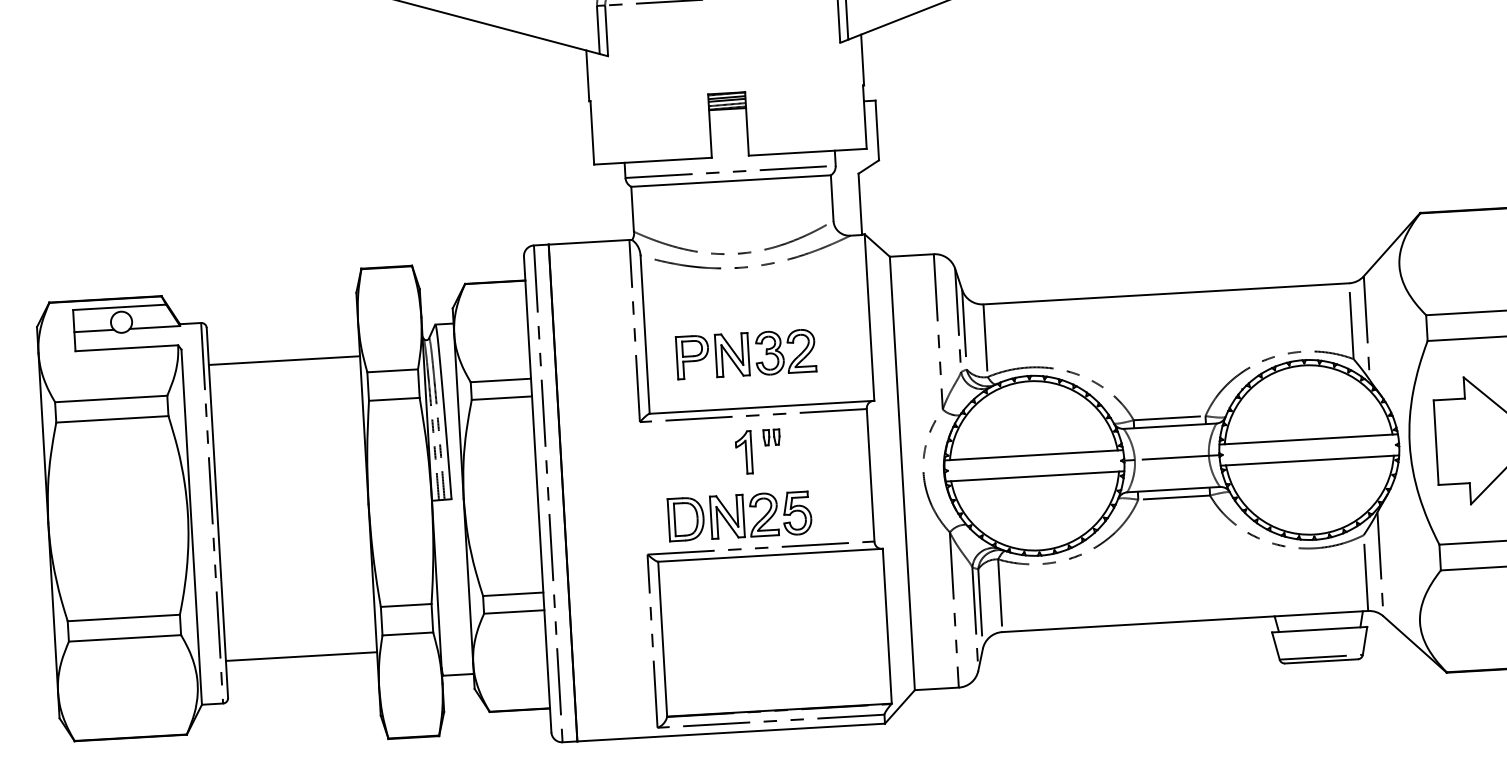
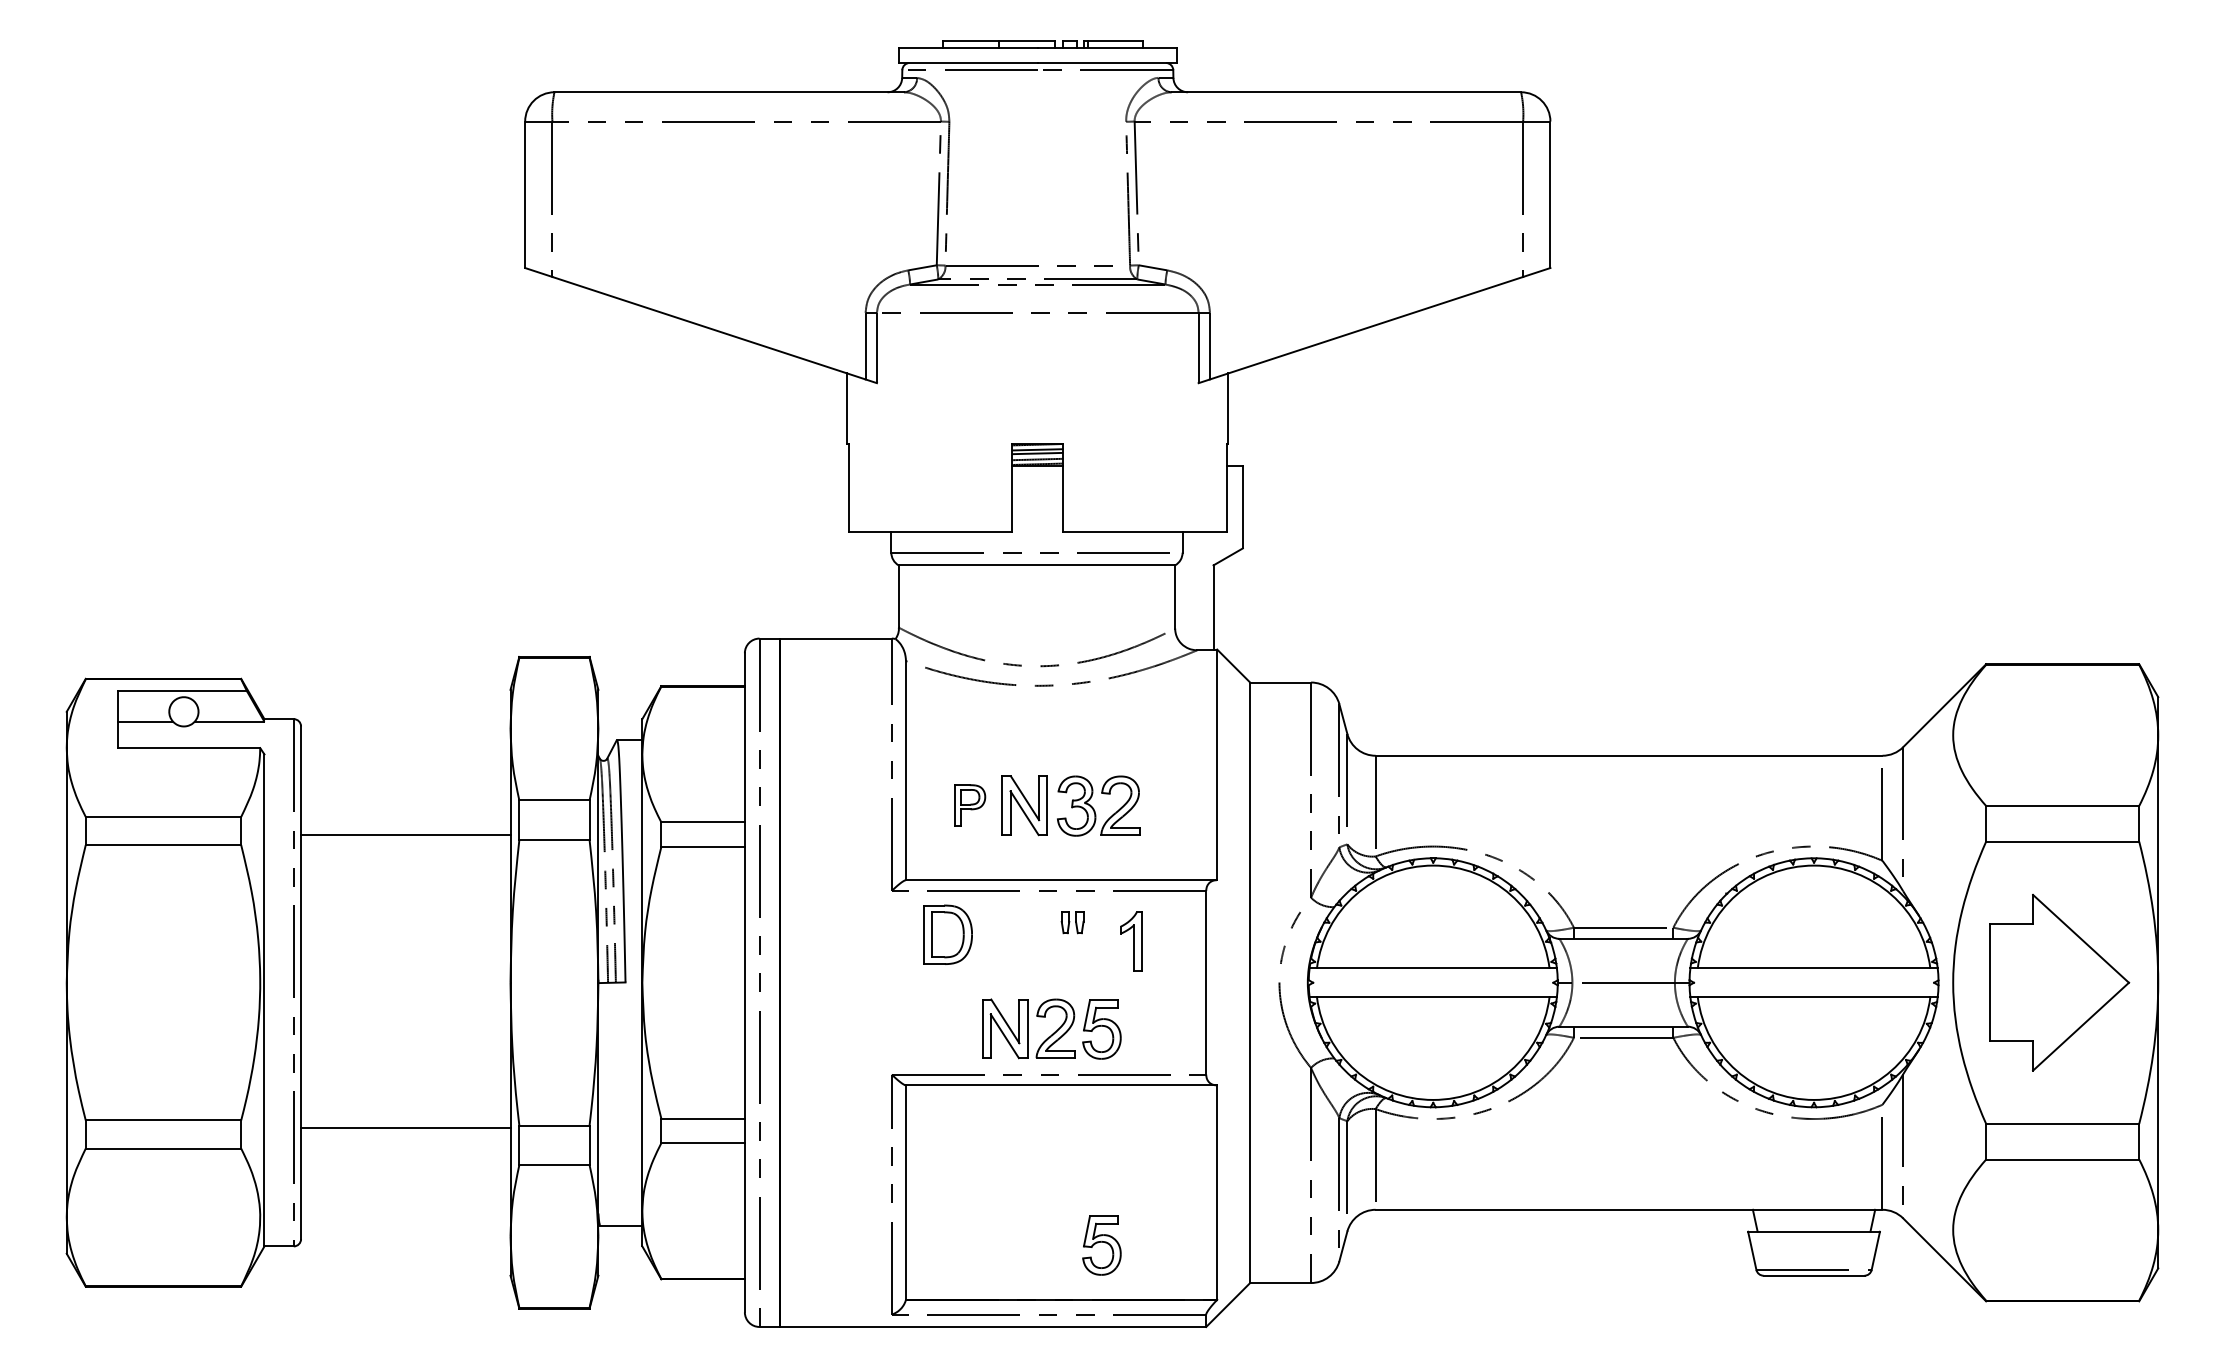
part: (692, 357) -> (969, 805), size x0.7
line: (284, 360) -> (405, 834), moved
part: (744, 452) -> (1131, 941), moved
part: (685, 519) -> (947, 934), moved
line: (301, 656) -> (405, 1127), moved
part: (806, 669) -> (1101, 1245), added

